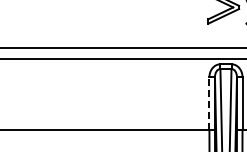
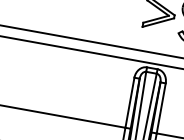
line: (209, 103) -> (130, 102), dashed -> solid

